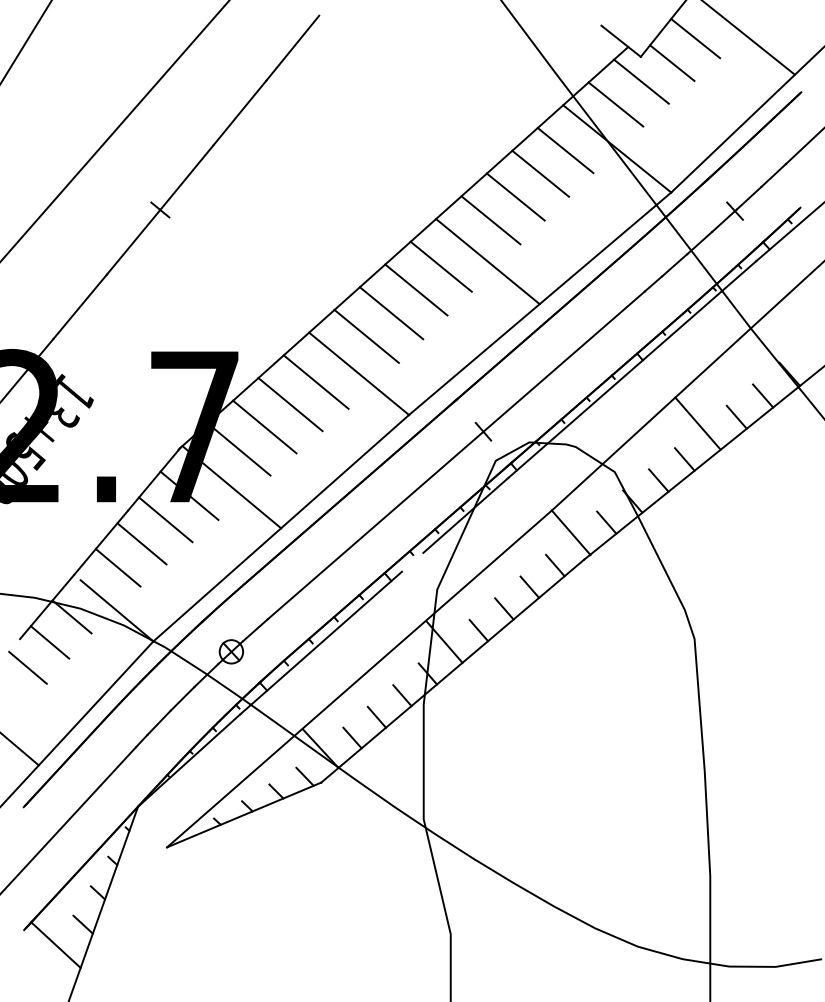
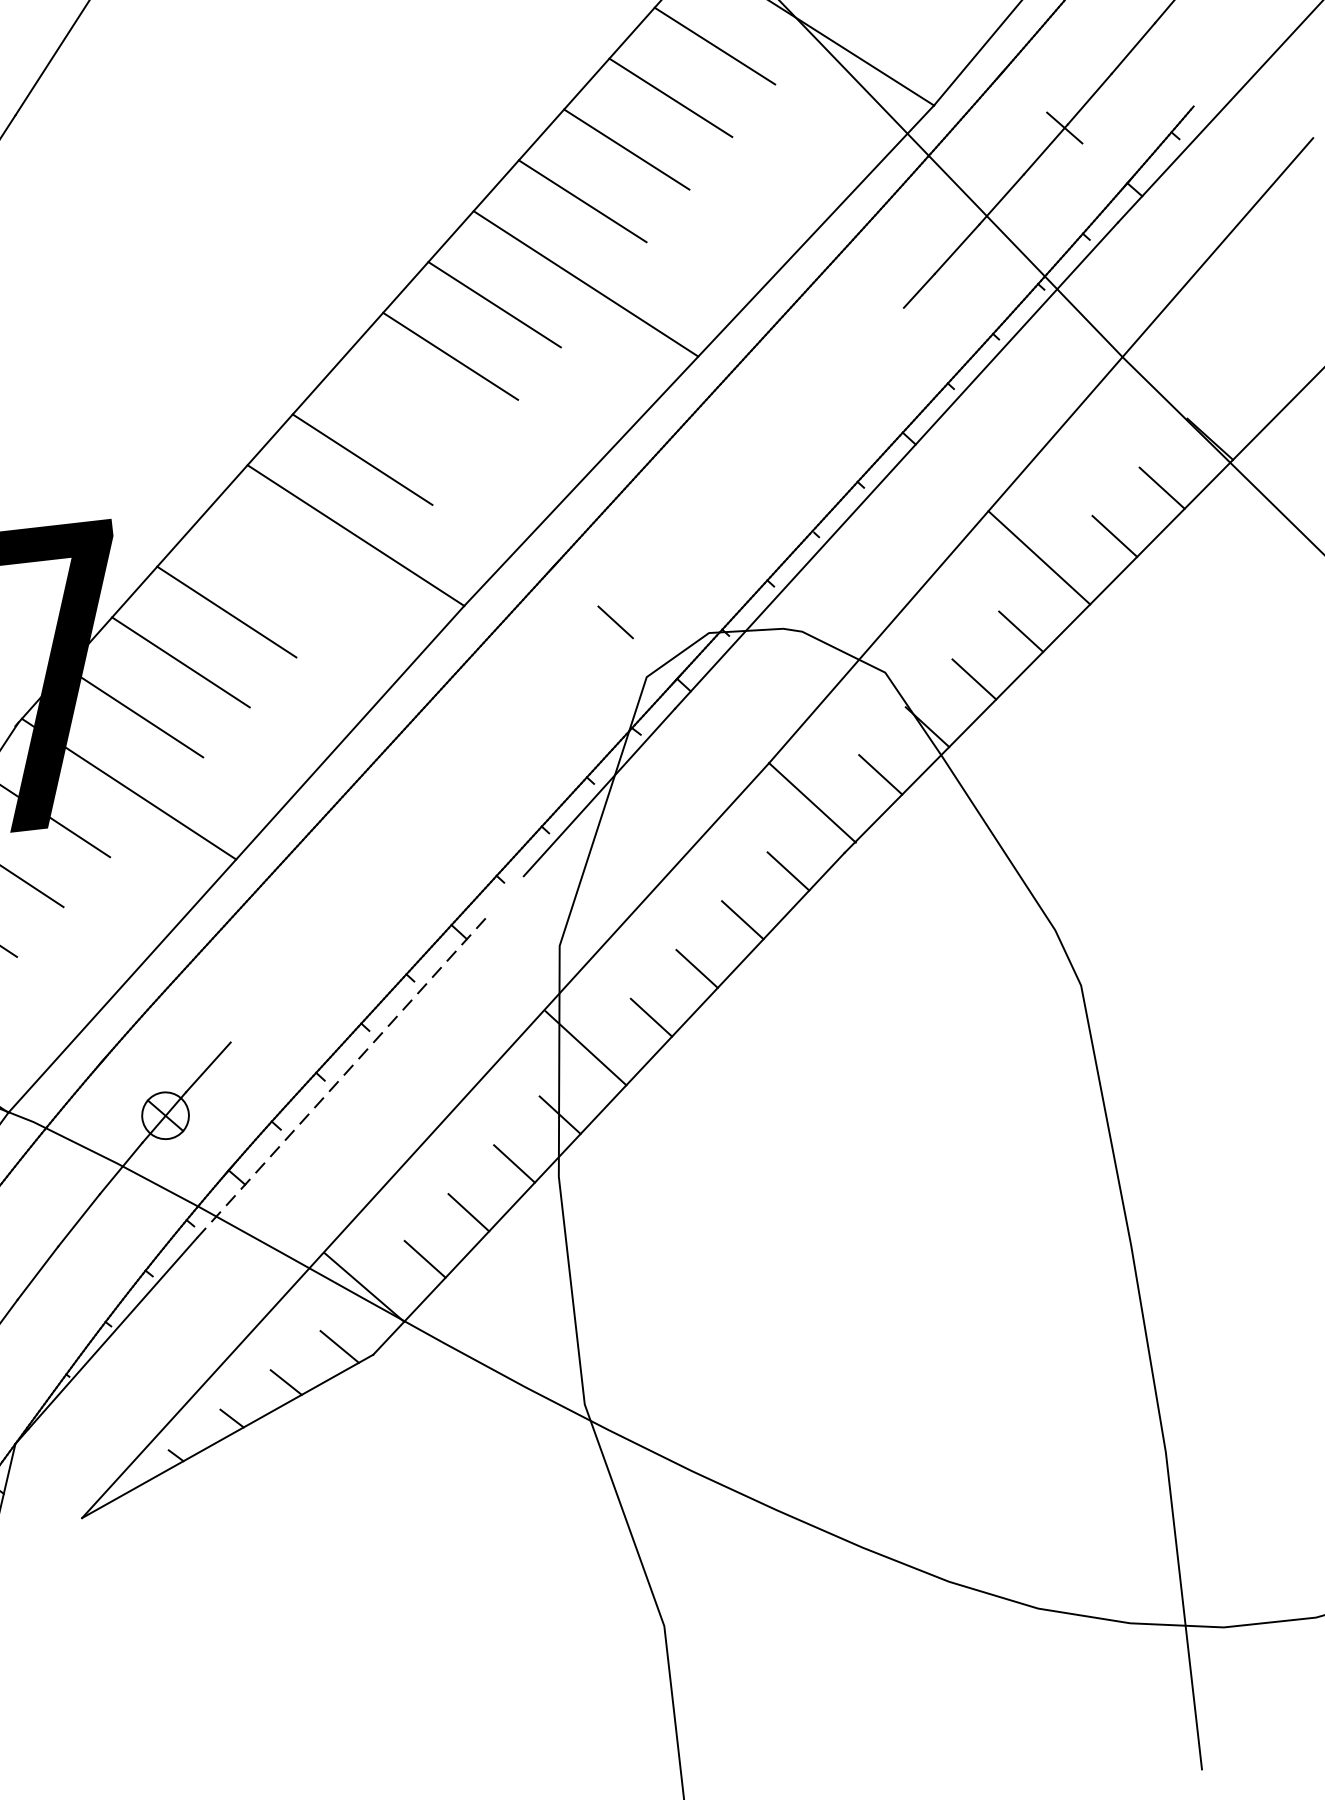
line: (391, 313) -> (406, 408), removed
line: (315, 381) -> (271, 560), removed
line: (456, 455) -> (567, 675), removed
line: (321, 643) -> (342, 1078), solid -> dashed

